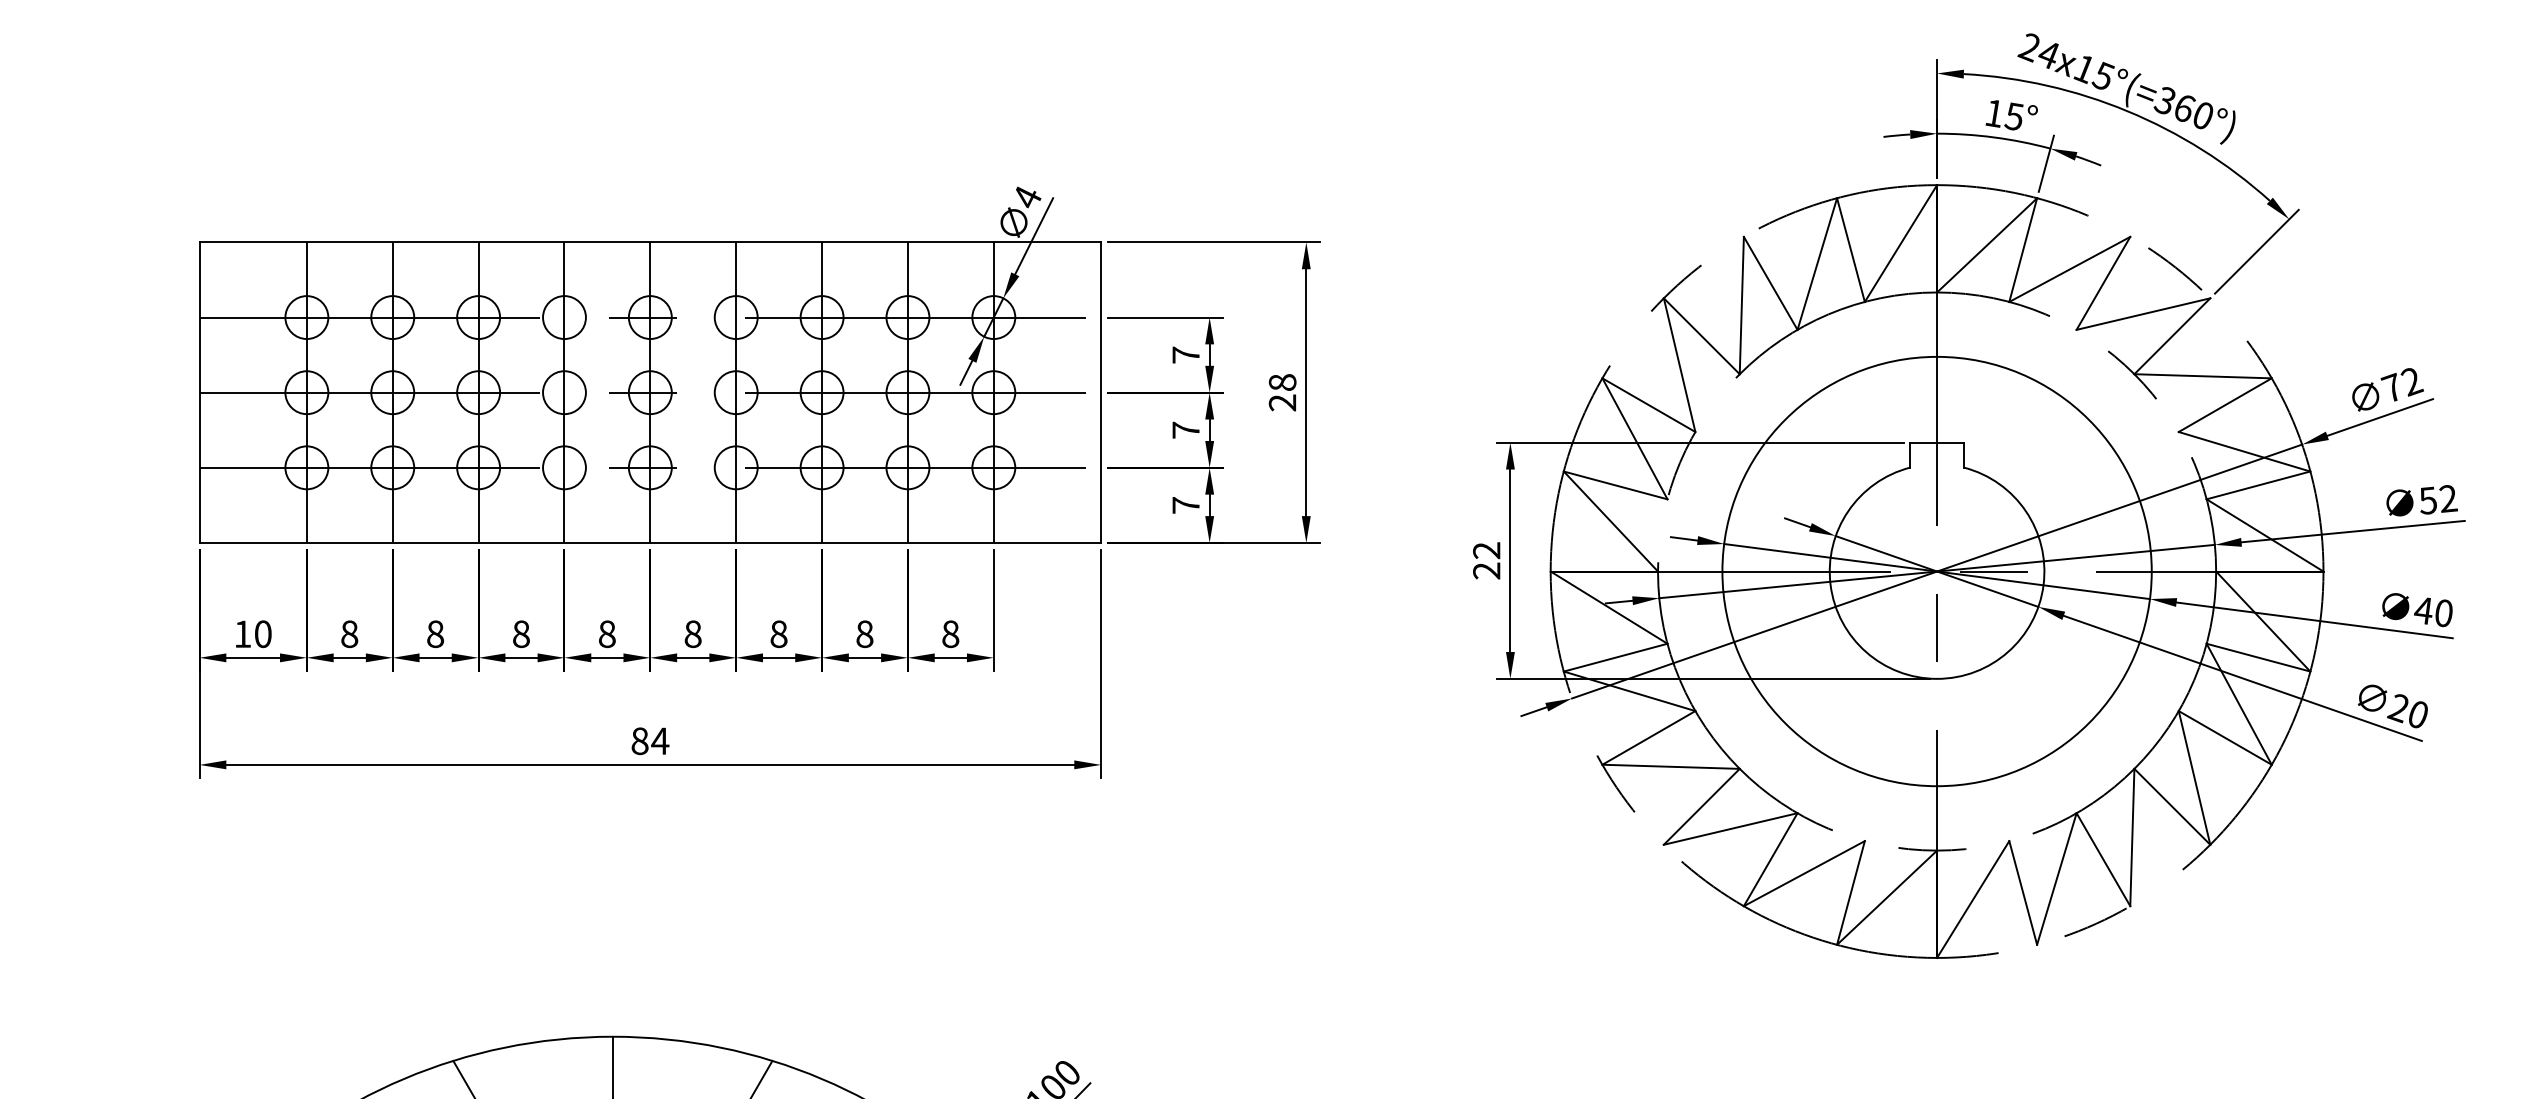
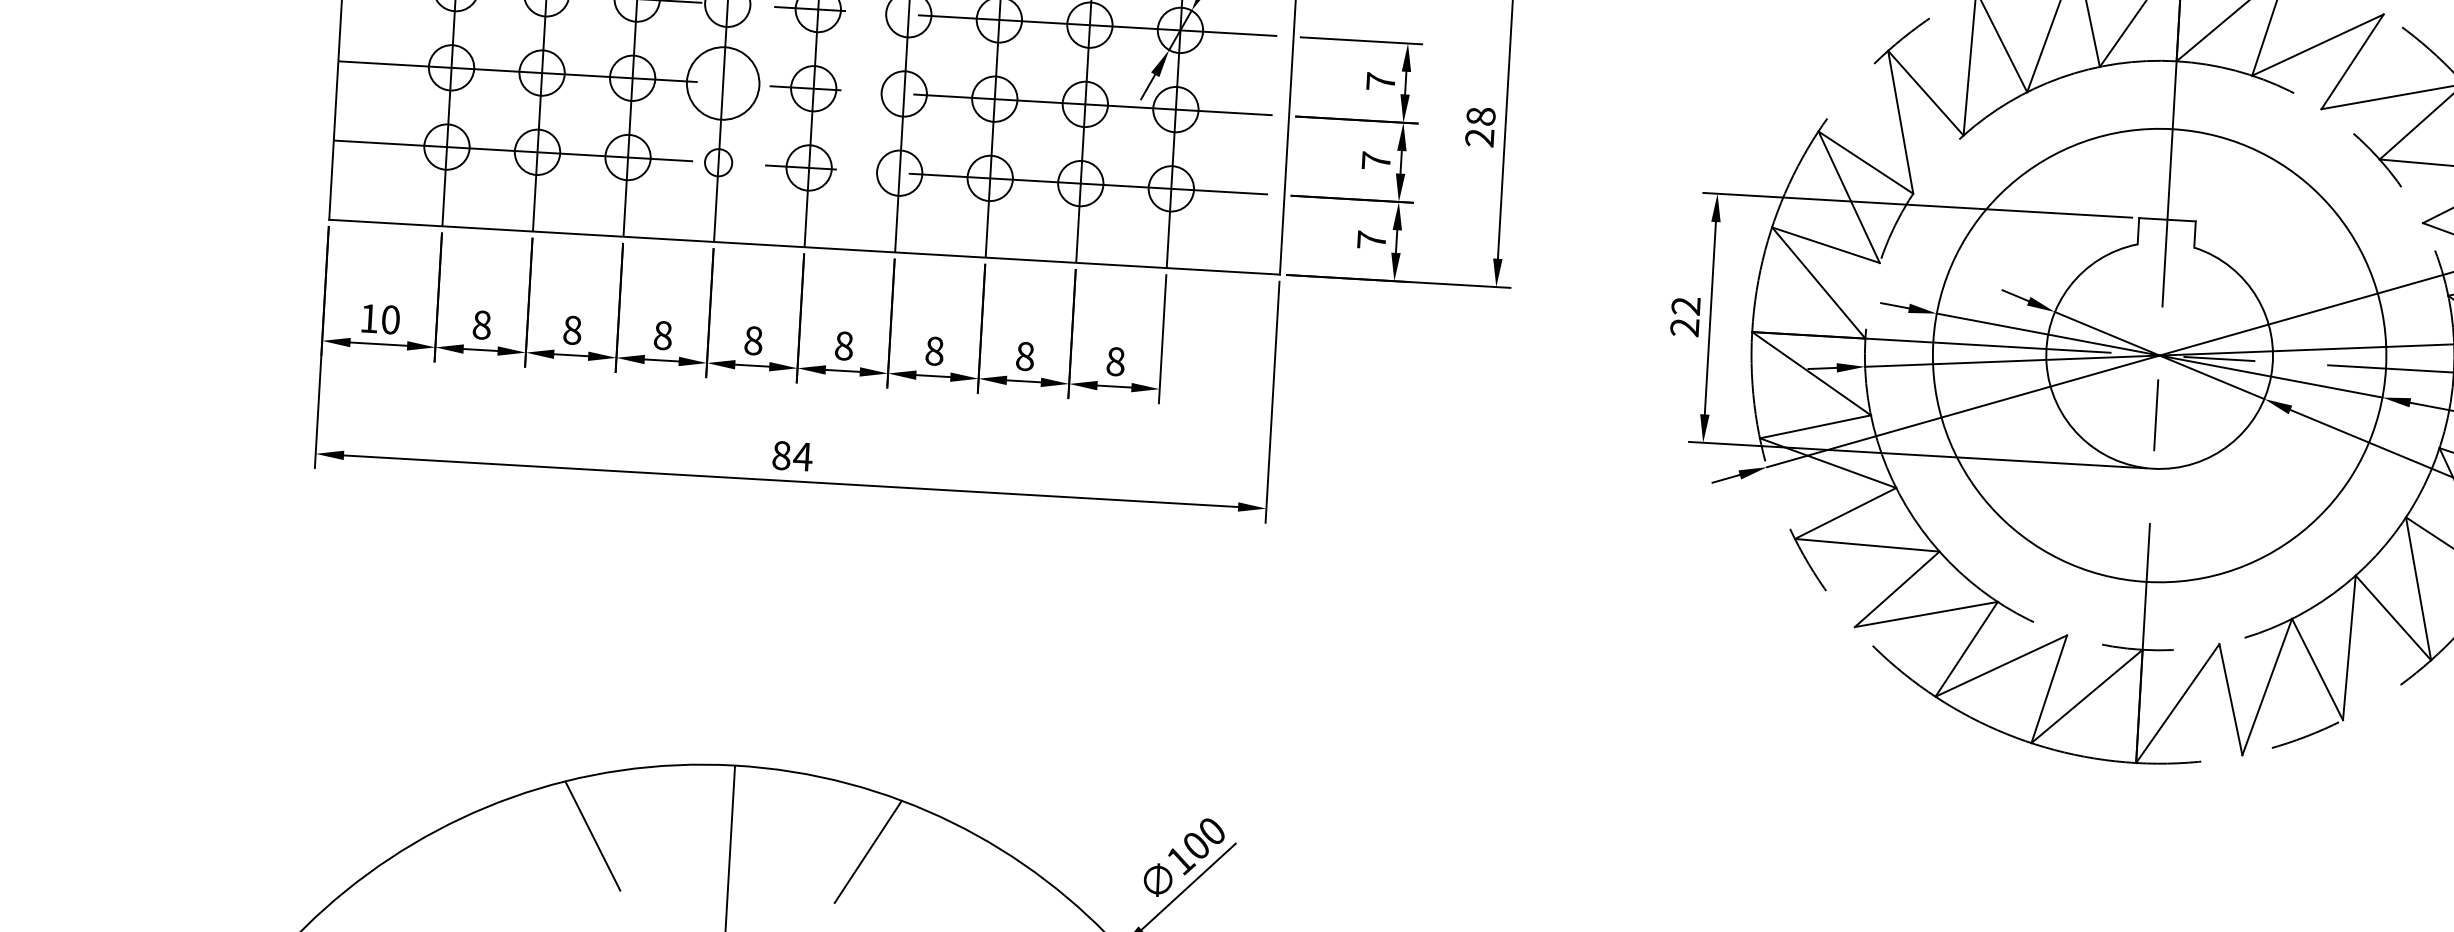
circle: (564, 392) -> (723, 83), size x1.6
circle: (564, 467) -> (718, 162), size x0.6

